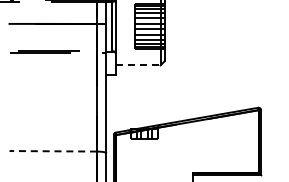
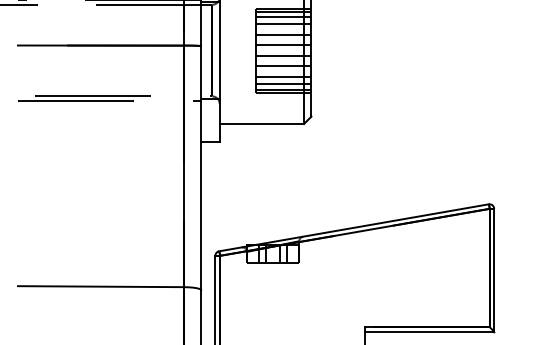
line: (138, 65) -> (262, 124), dashed -> solid
line: (53, 151) -> (101, 287), dashed -> solid

